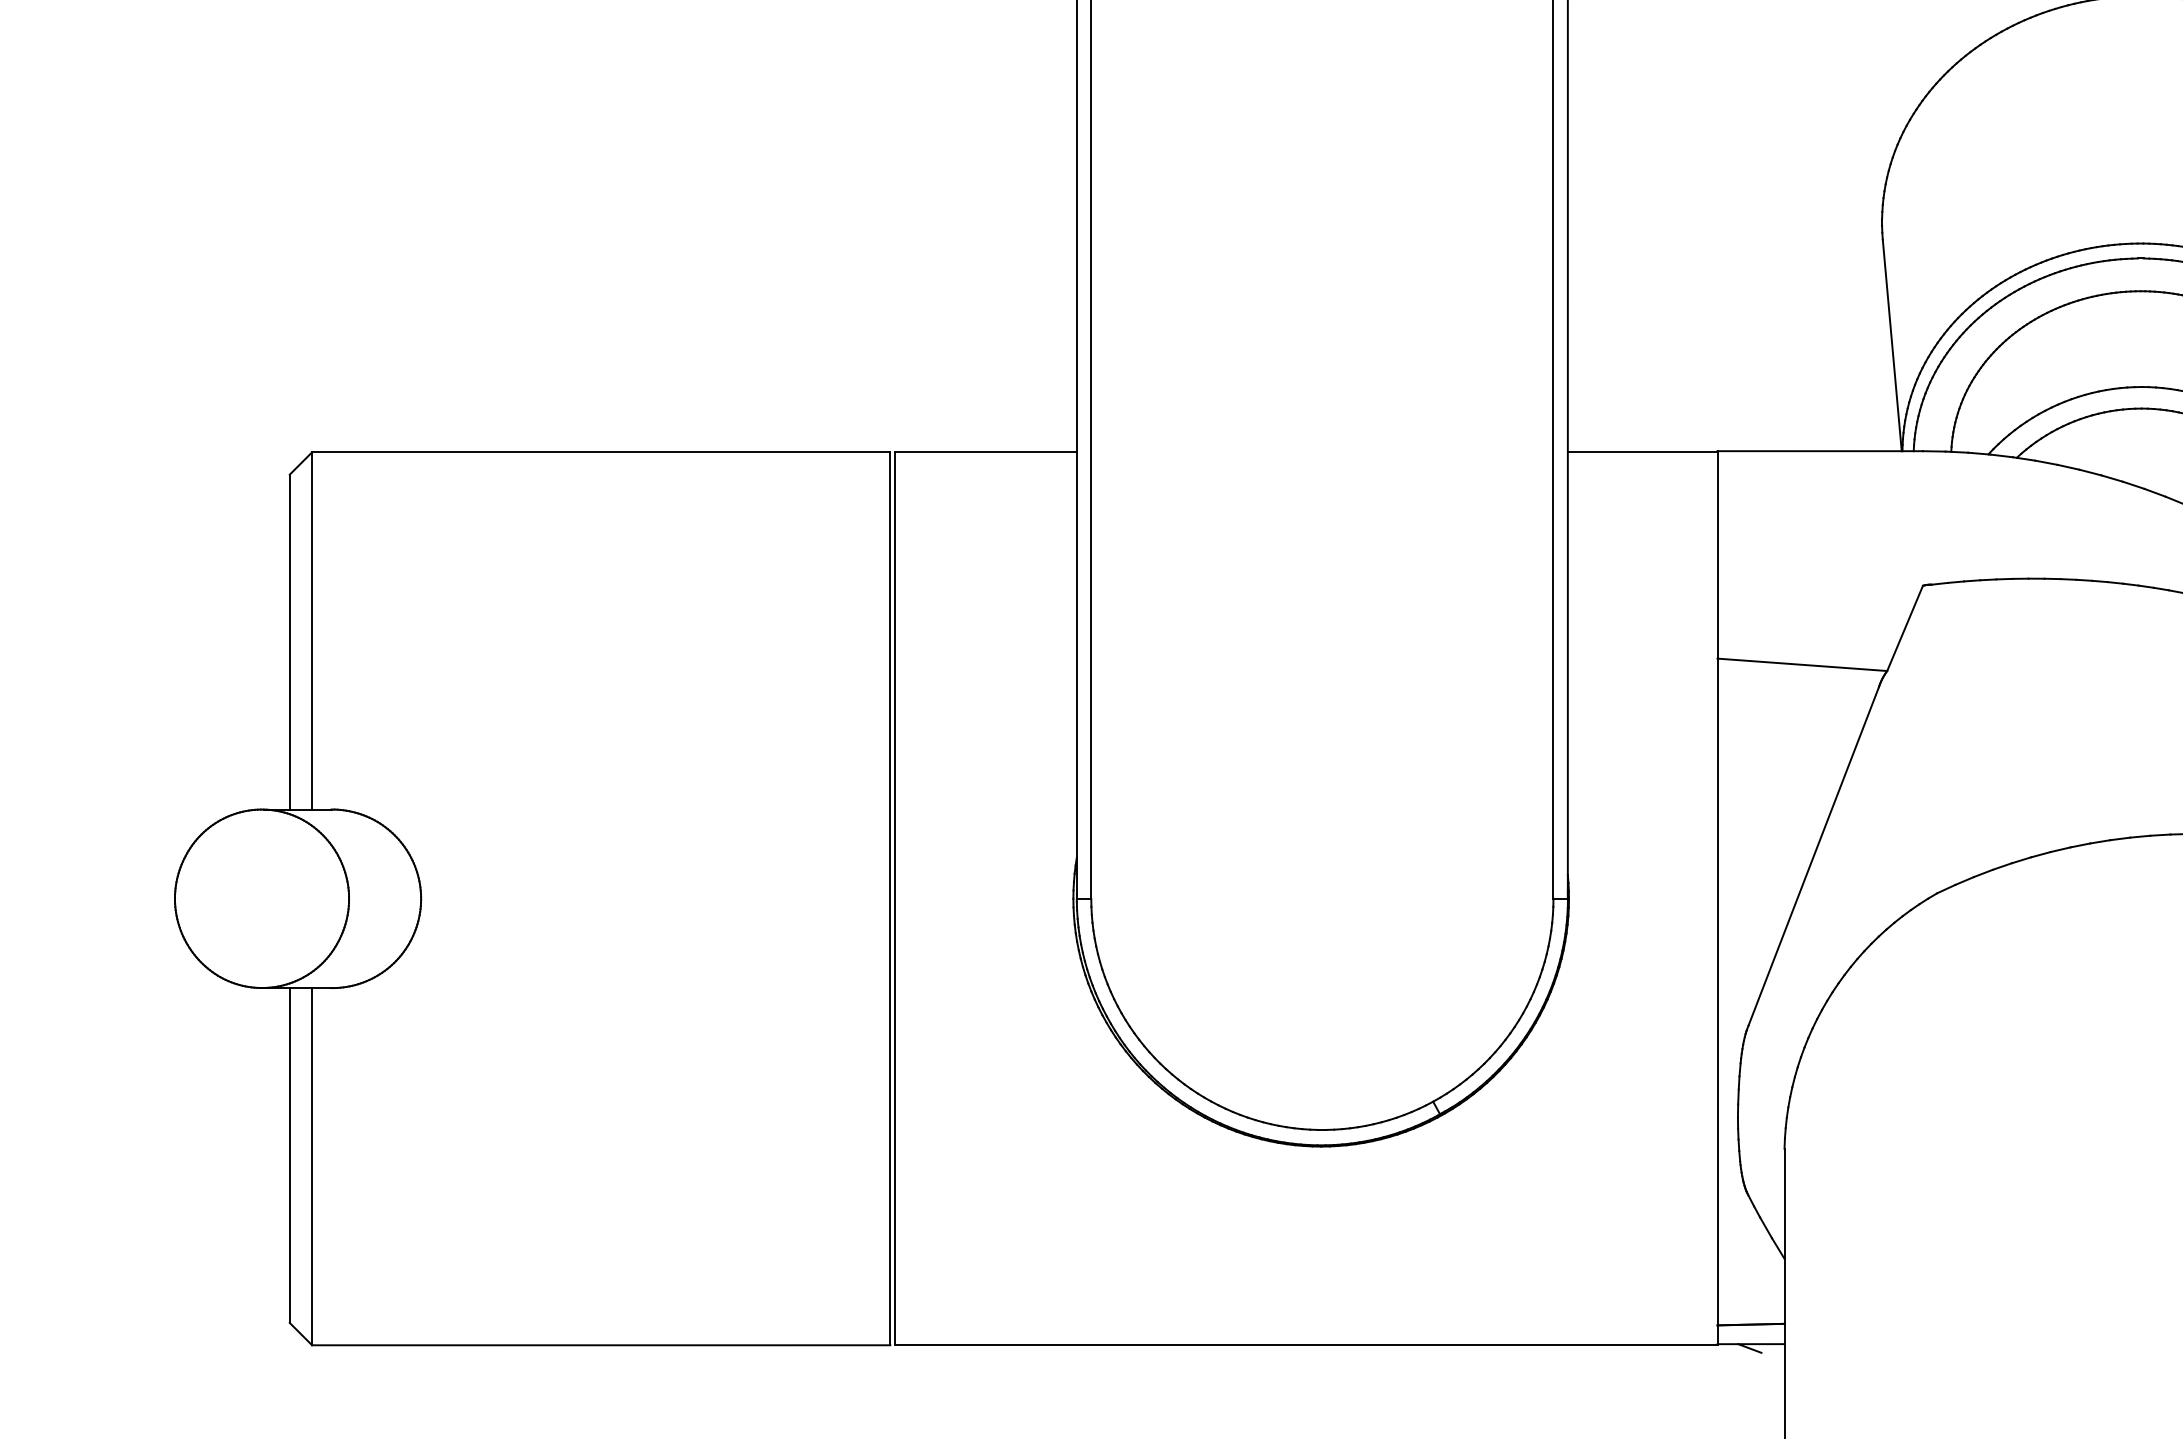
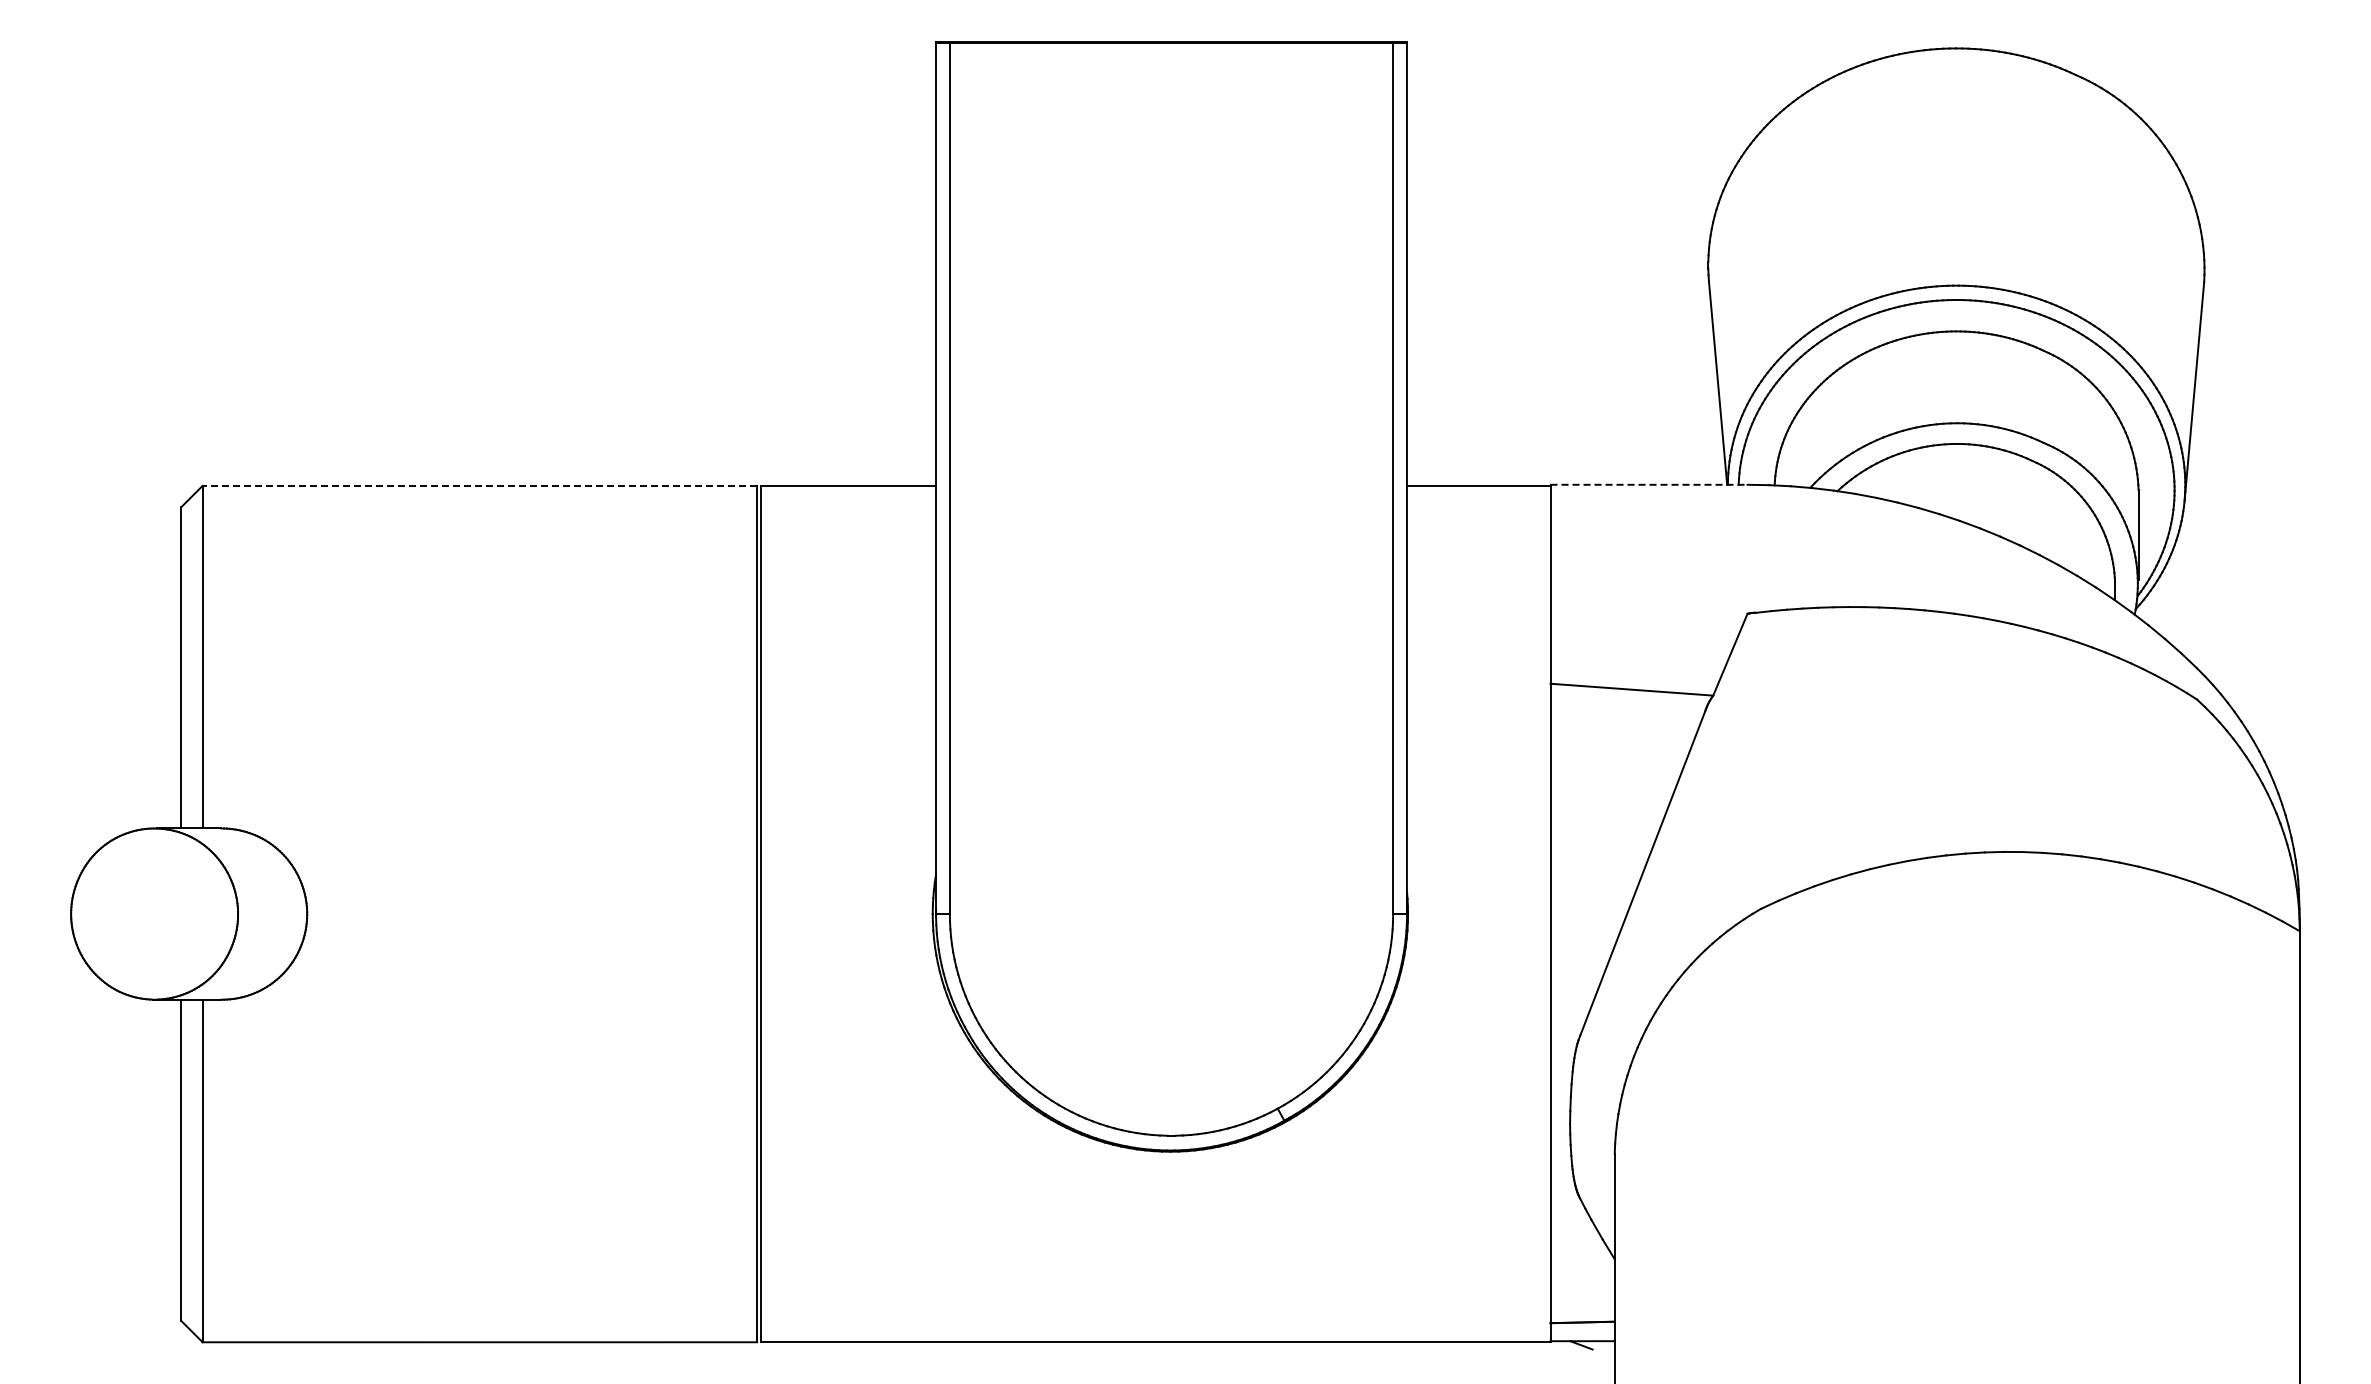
line: (1820, 450) -> (1649, 484), solid -> dashed
line: (600, 451) -> (479, 485), solid -> dashed

